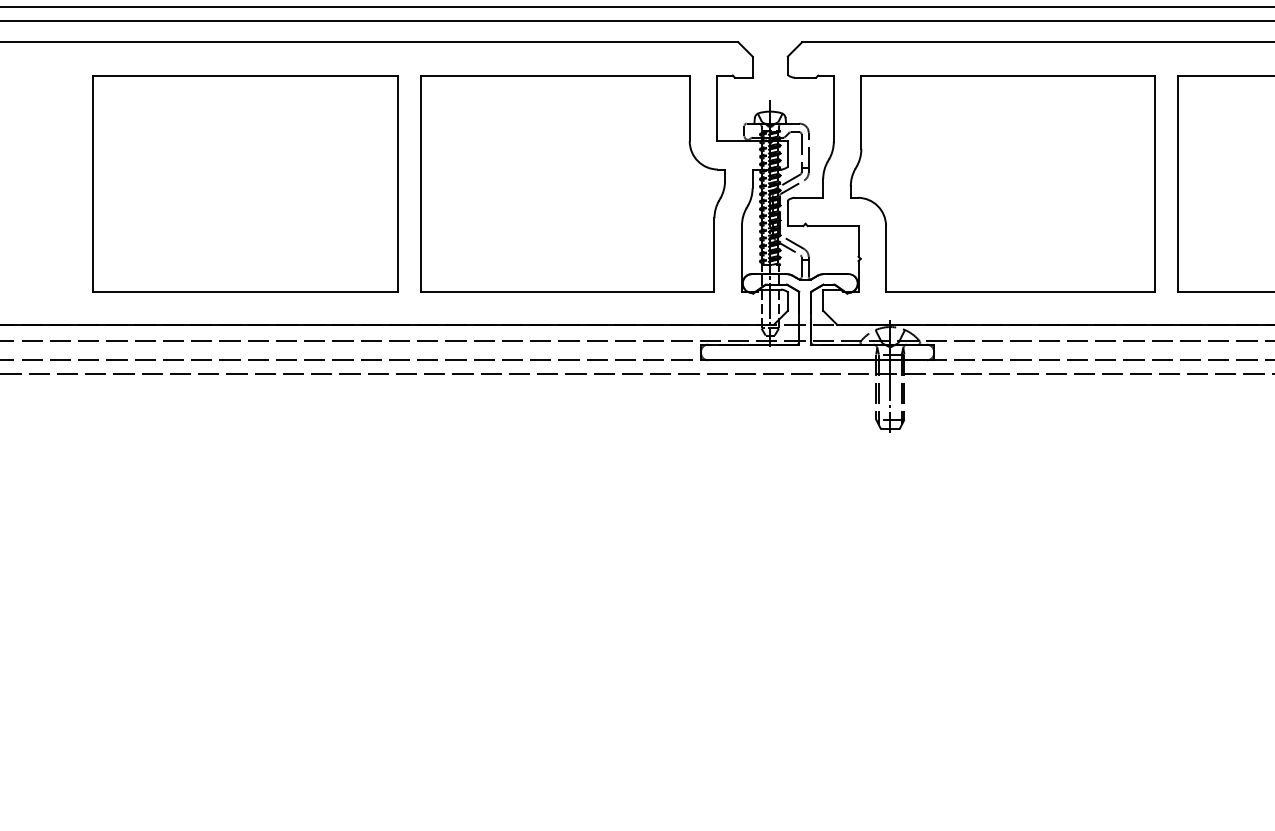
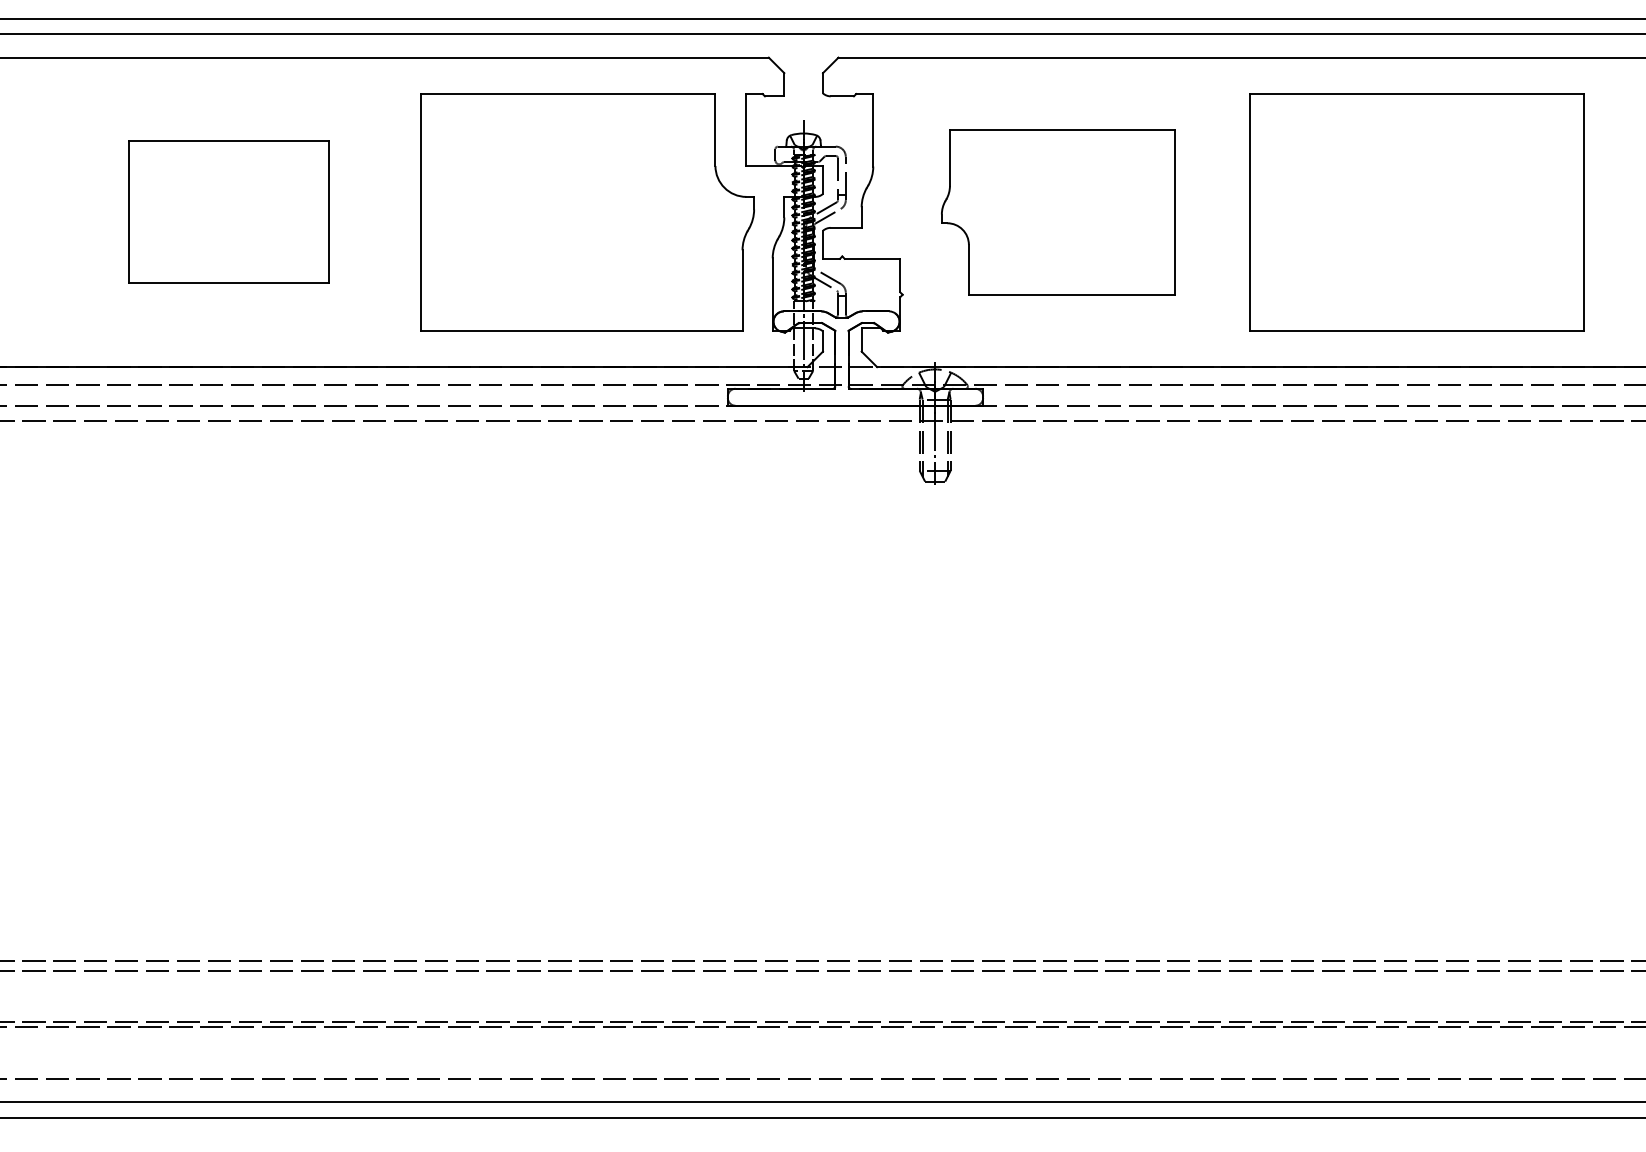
part: (245, 183) -> (228, 212), size x0.6
part: (1002, 183) -> (1058, 212), size x0.7

